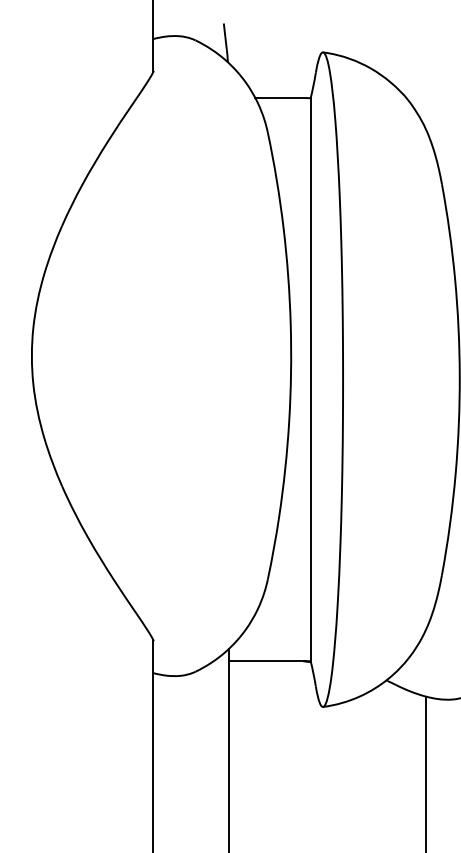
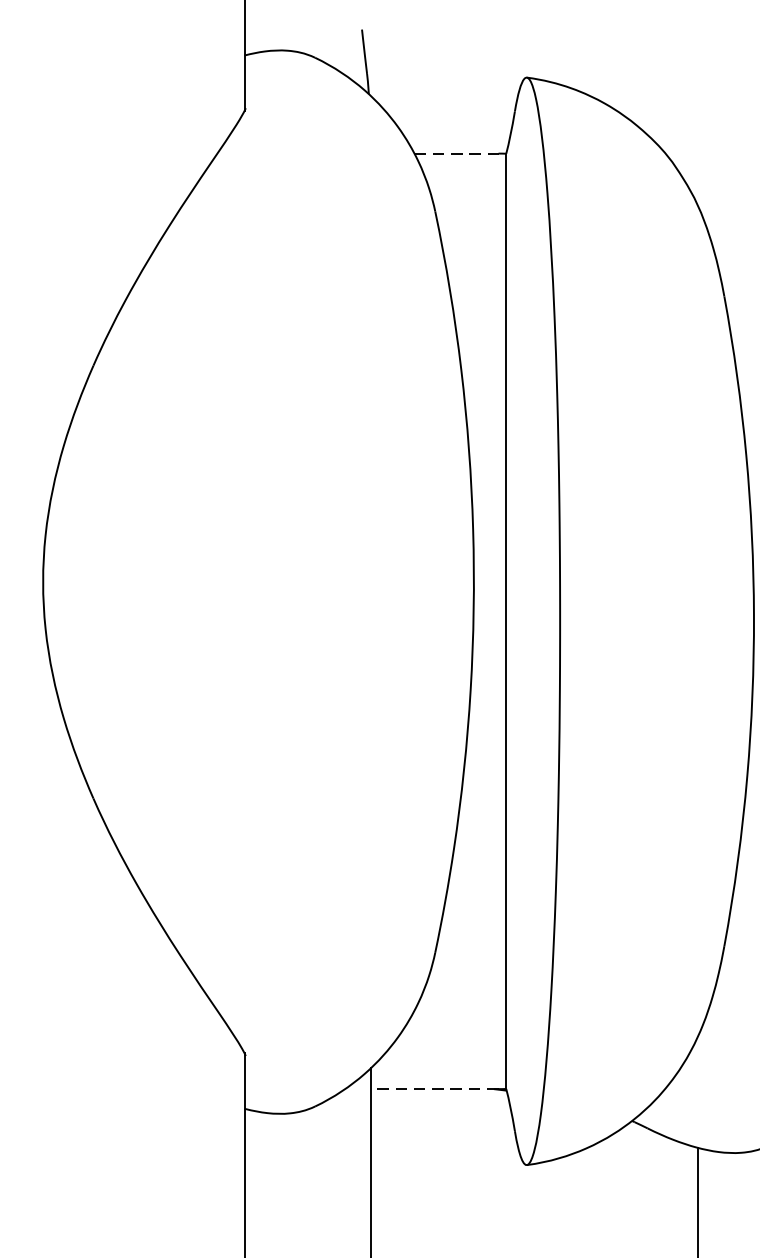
line: (281, 98) -> (457, 154), solid -> dashed
line: (267, 661) -> (434, 1089), solid -> dashed

